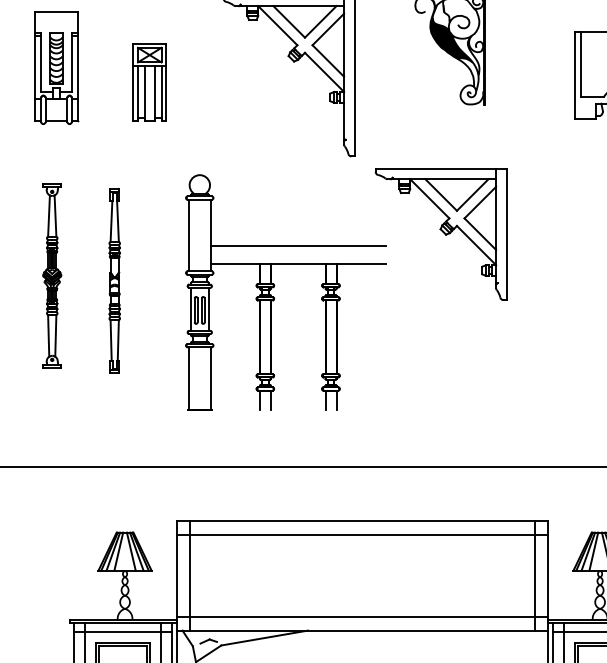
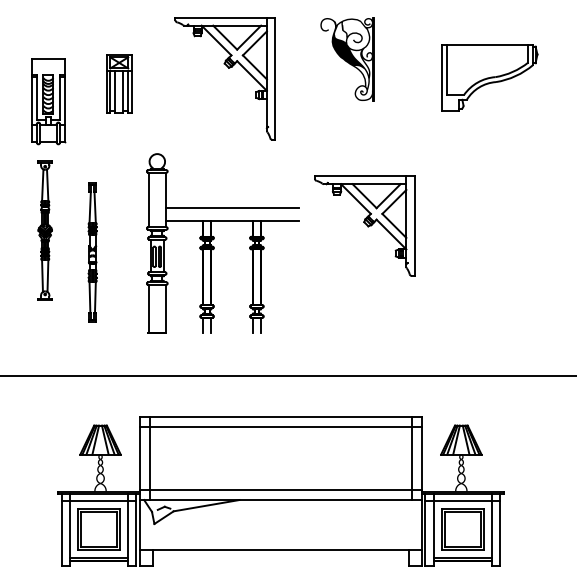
part: (56, 67) -> (48, 101), moved
part: (440, 233) -> (364, 225), moved
part: (114, 281) -> (92, 252), moved

